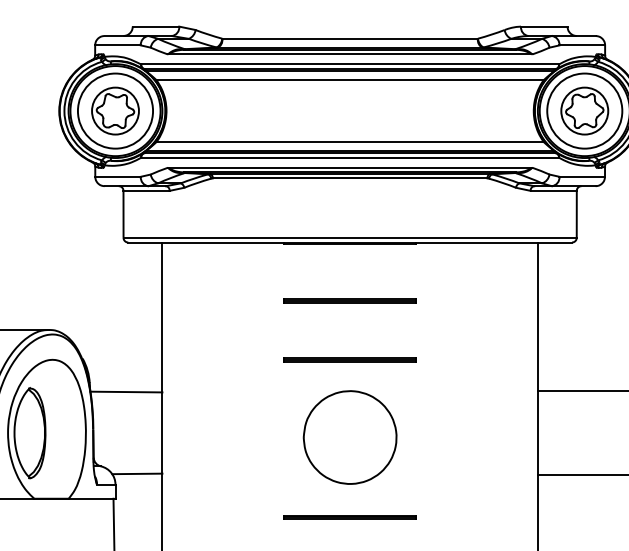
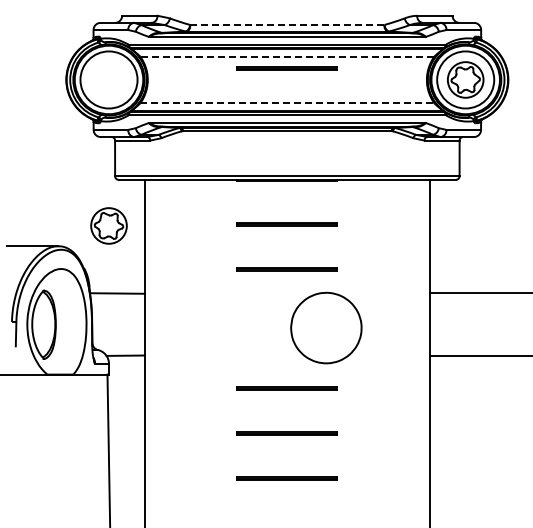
line: (350, 38) -> (287, 24), solid -> dashed
line: (349, 80) -> (286, 56), solid -> dashed
line: (349, 96) -> (286, 68), added
part: (114, 110) -> (108, 225), moved
line: (350, 142) -> (287, 103), solid -> dashed
part: (350, 436) -> (326, 327), moved

